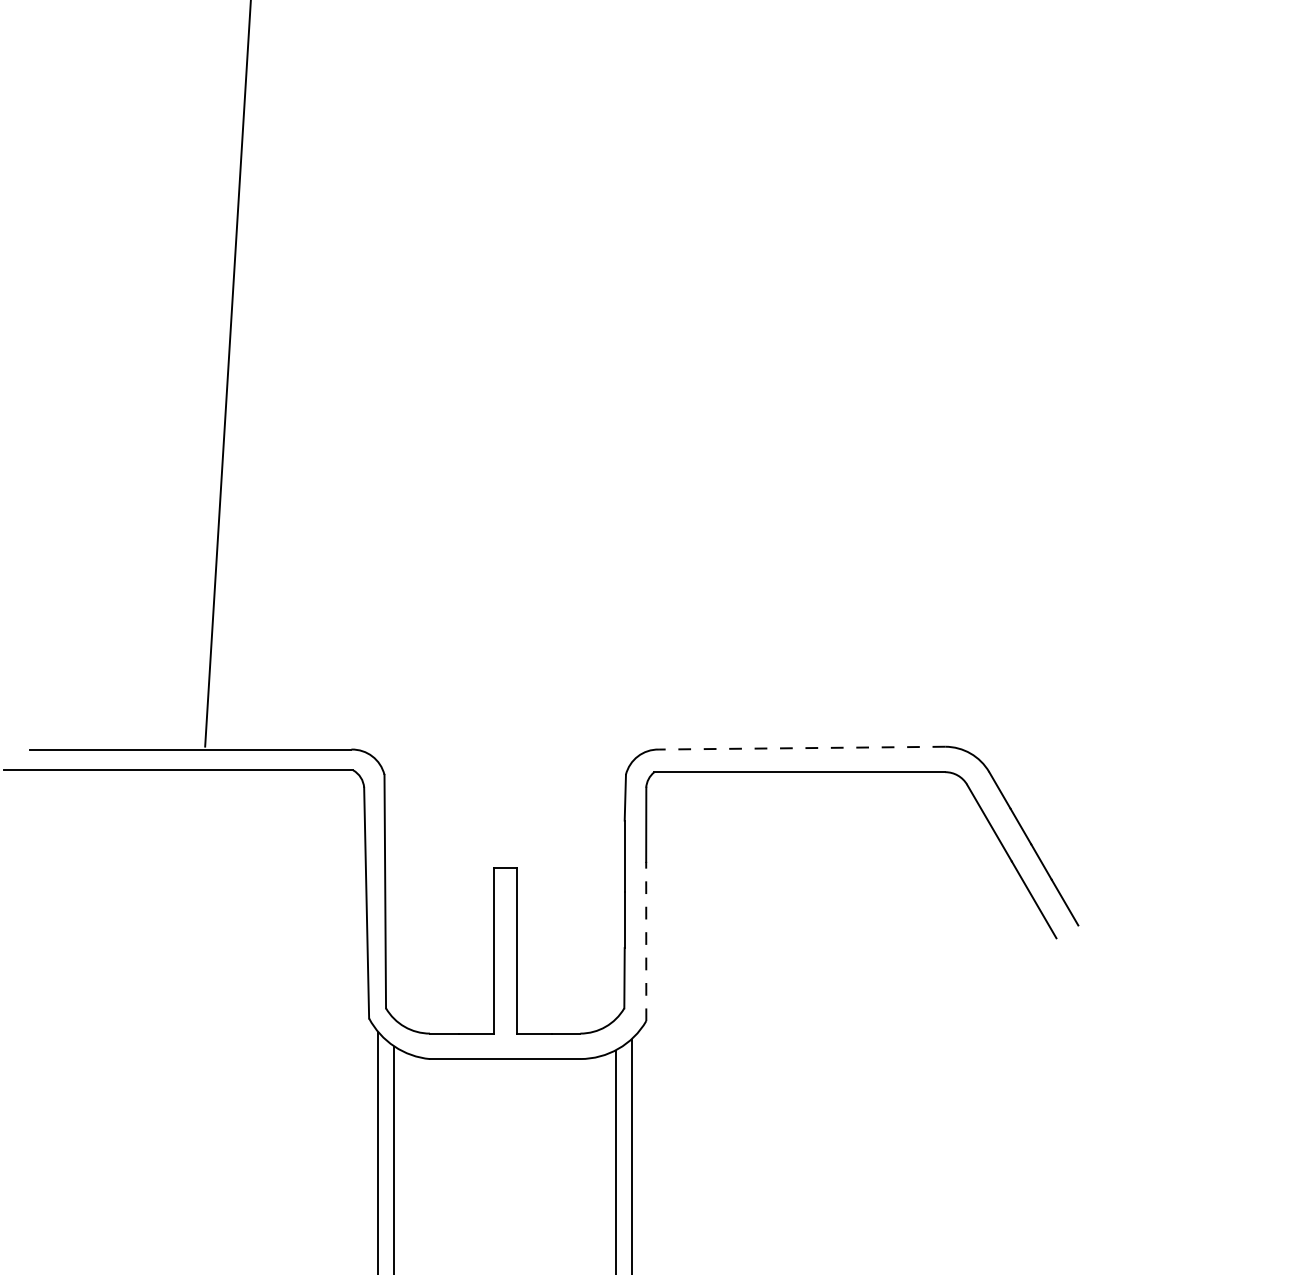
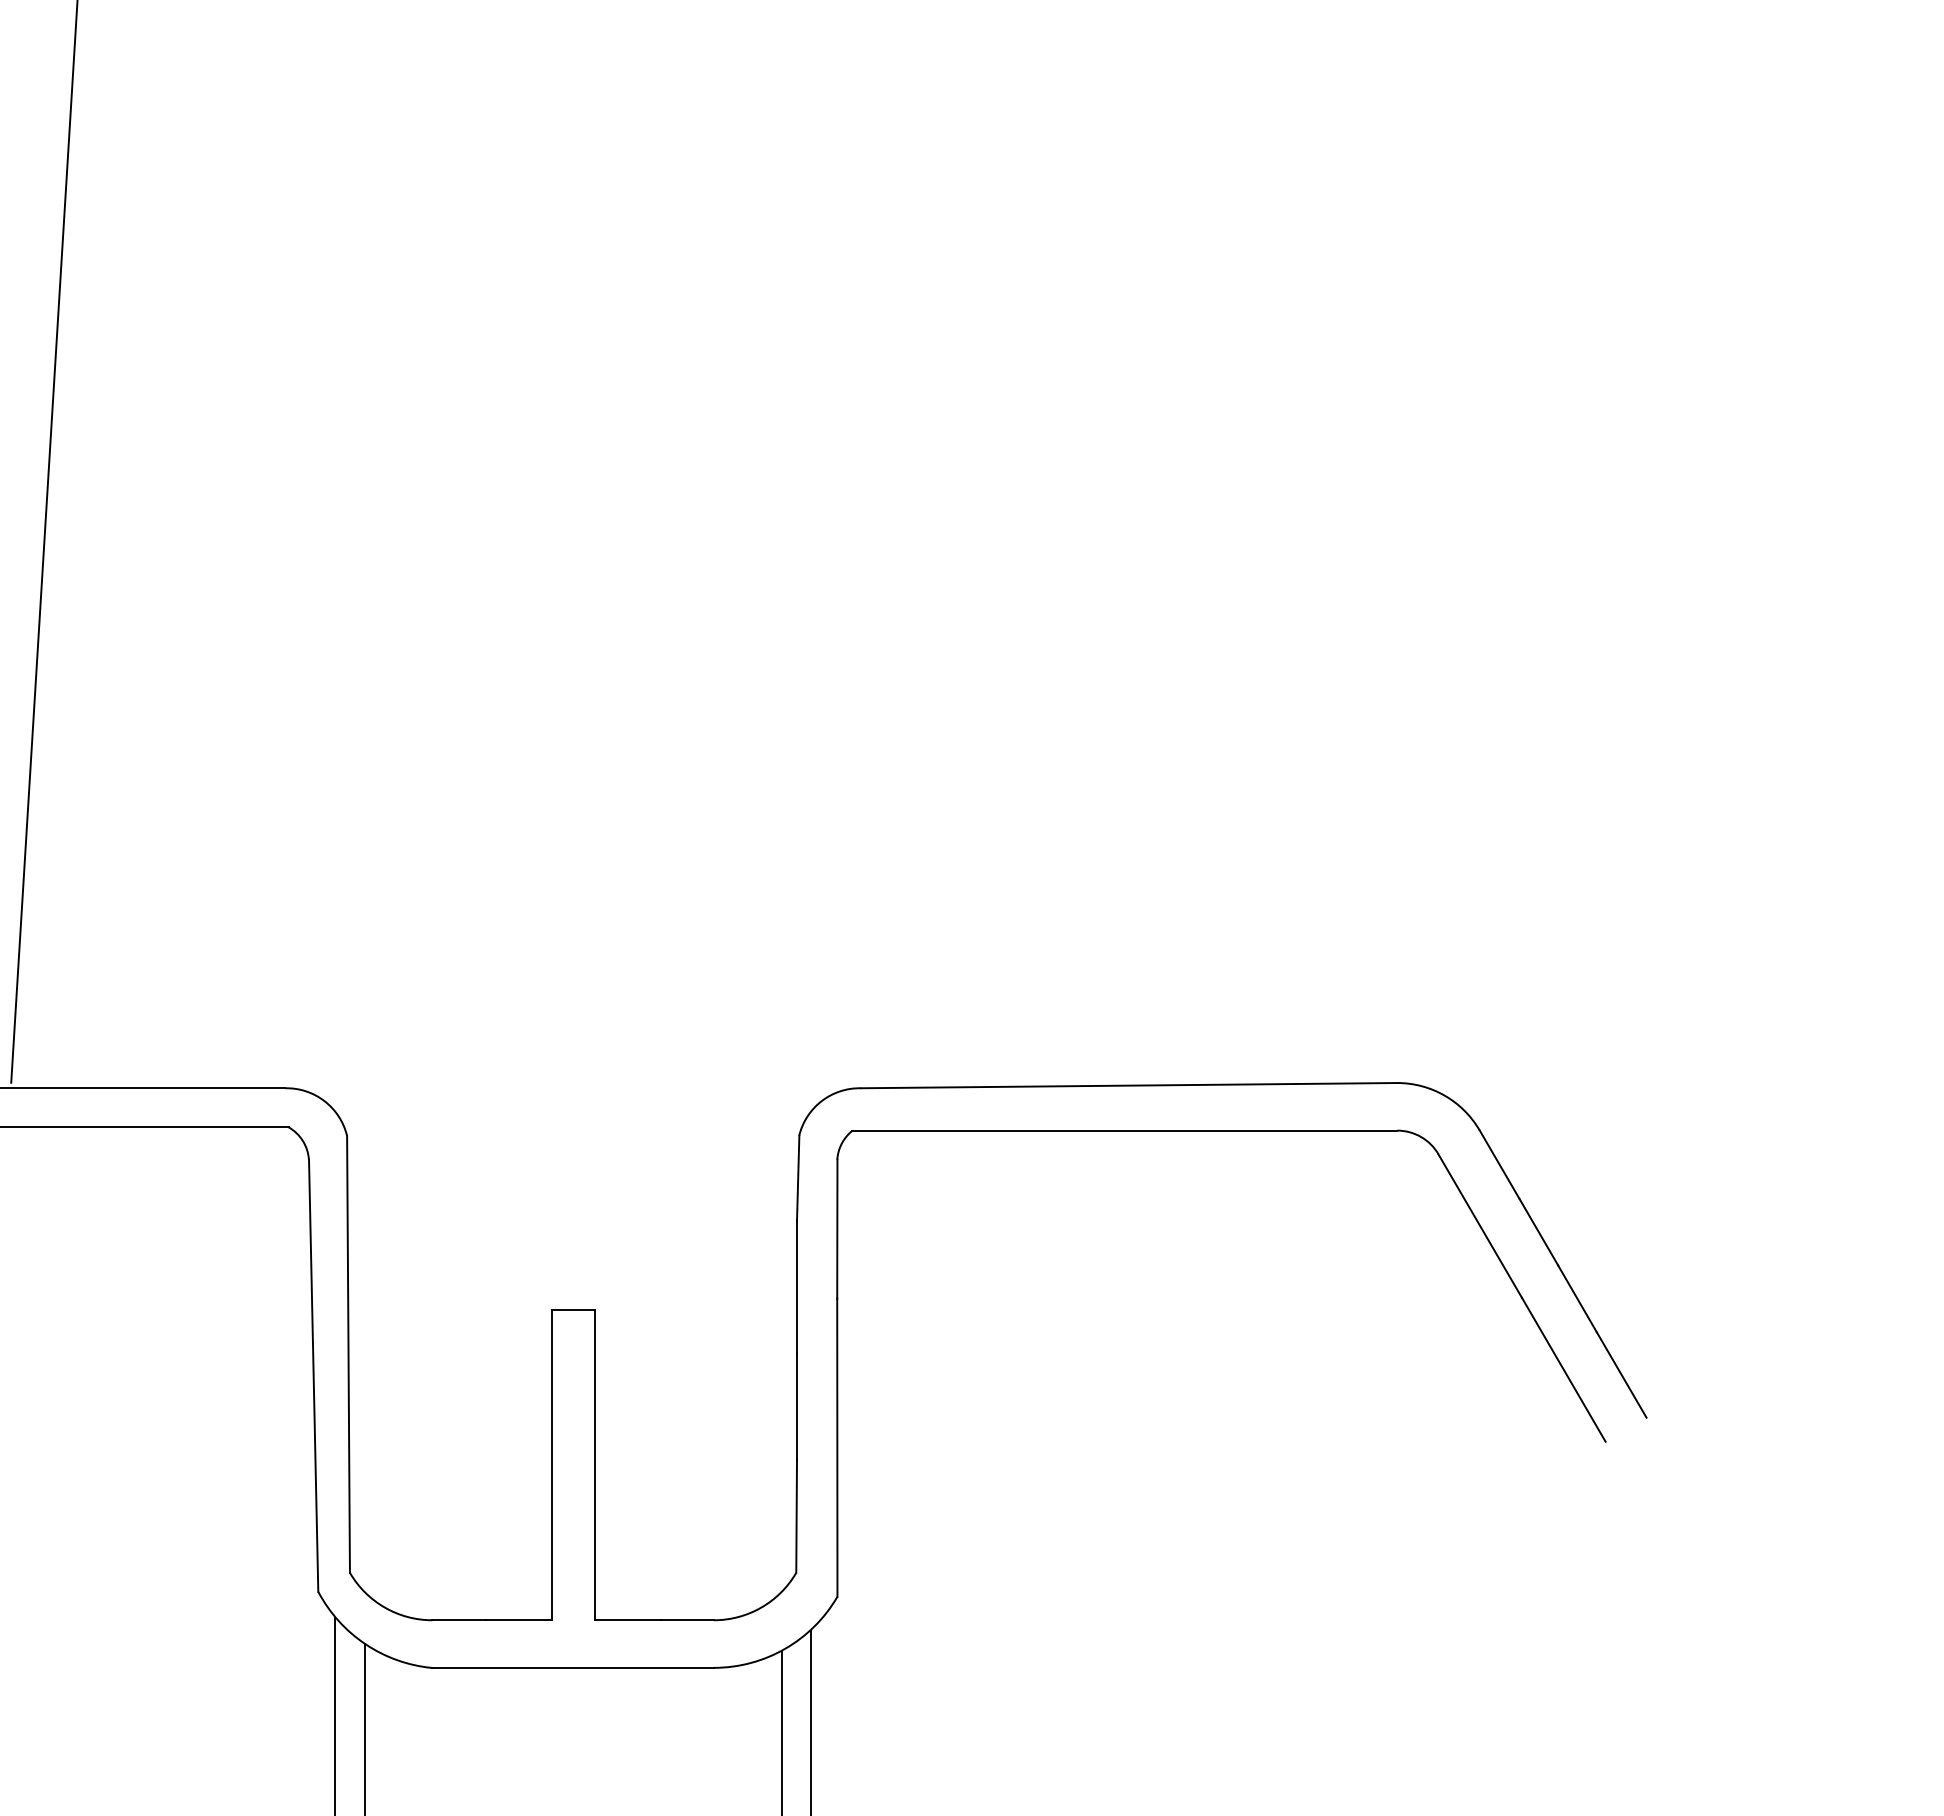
line: (801, 748) -> (1128, 1086), dashed -> solid
line: (646, 941) -> (837, 1447), dashed -> solid

